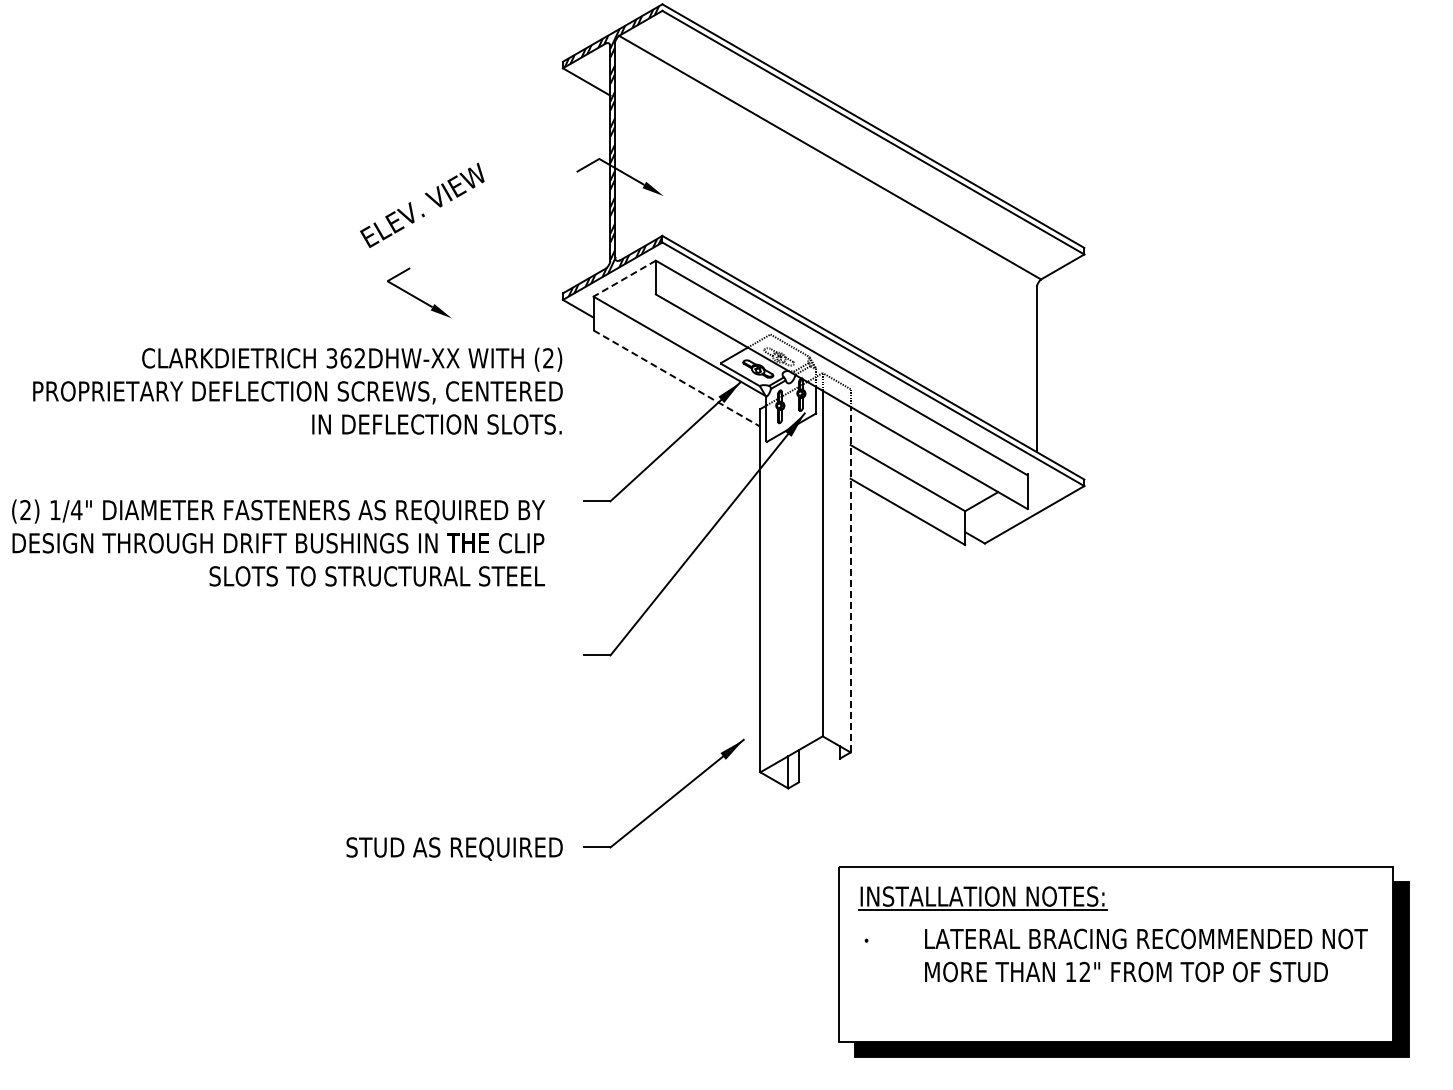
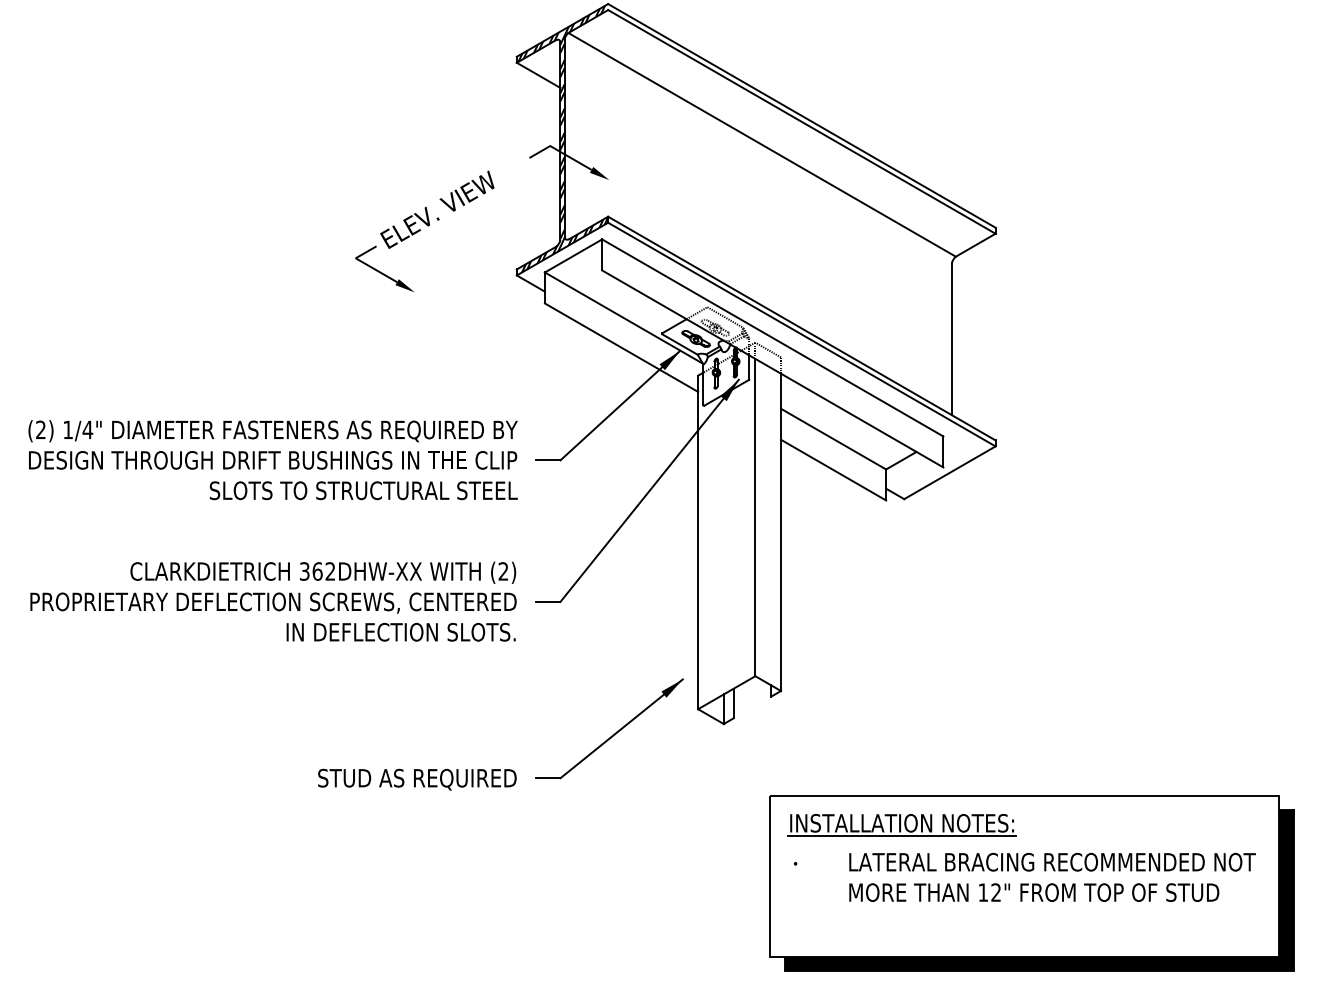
text: (422, 204) -> (437, 208), moved
line: (624, 278) -> (573, 255), dashed -> solid
line: (677, 378) -> (622, 347), dashed -> solid
text: (297, 390) -> (273, 601), moved
text: (278, 542) -> (273, 459), moved
line: (850, 579) -> (780, 532), dashed -> solid

